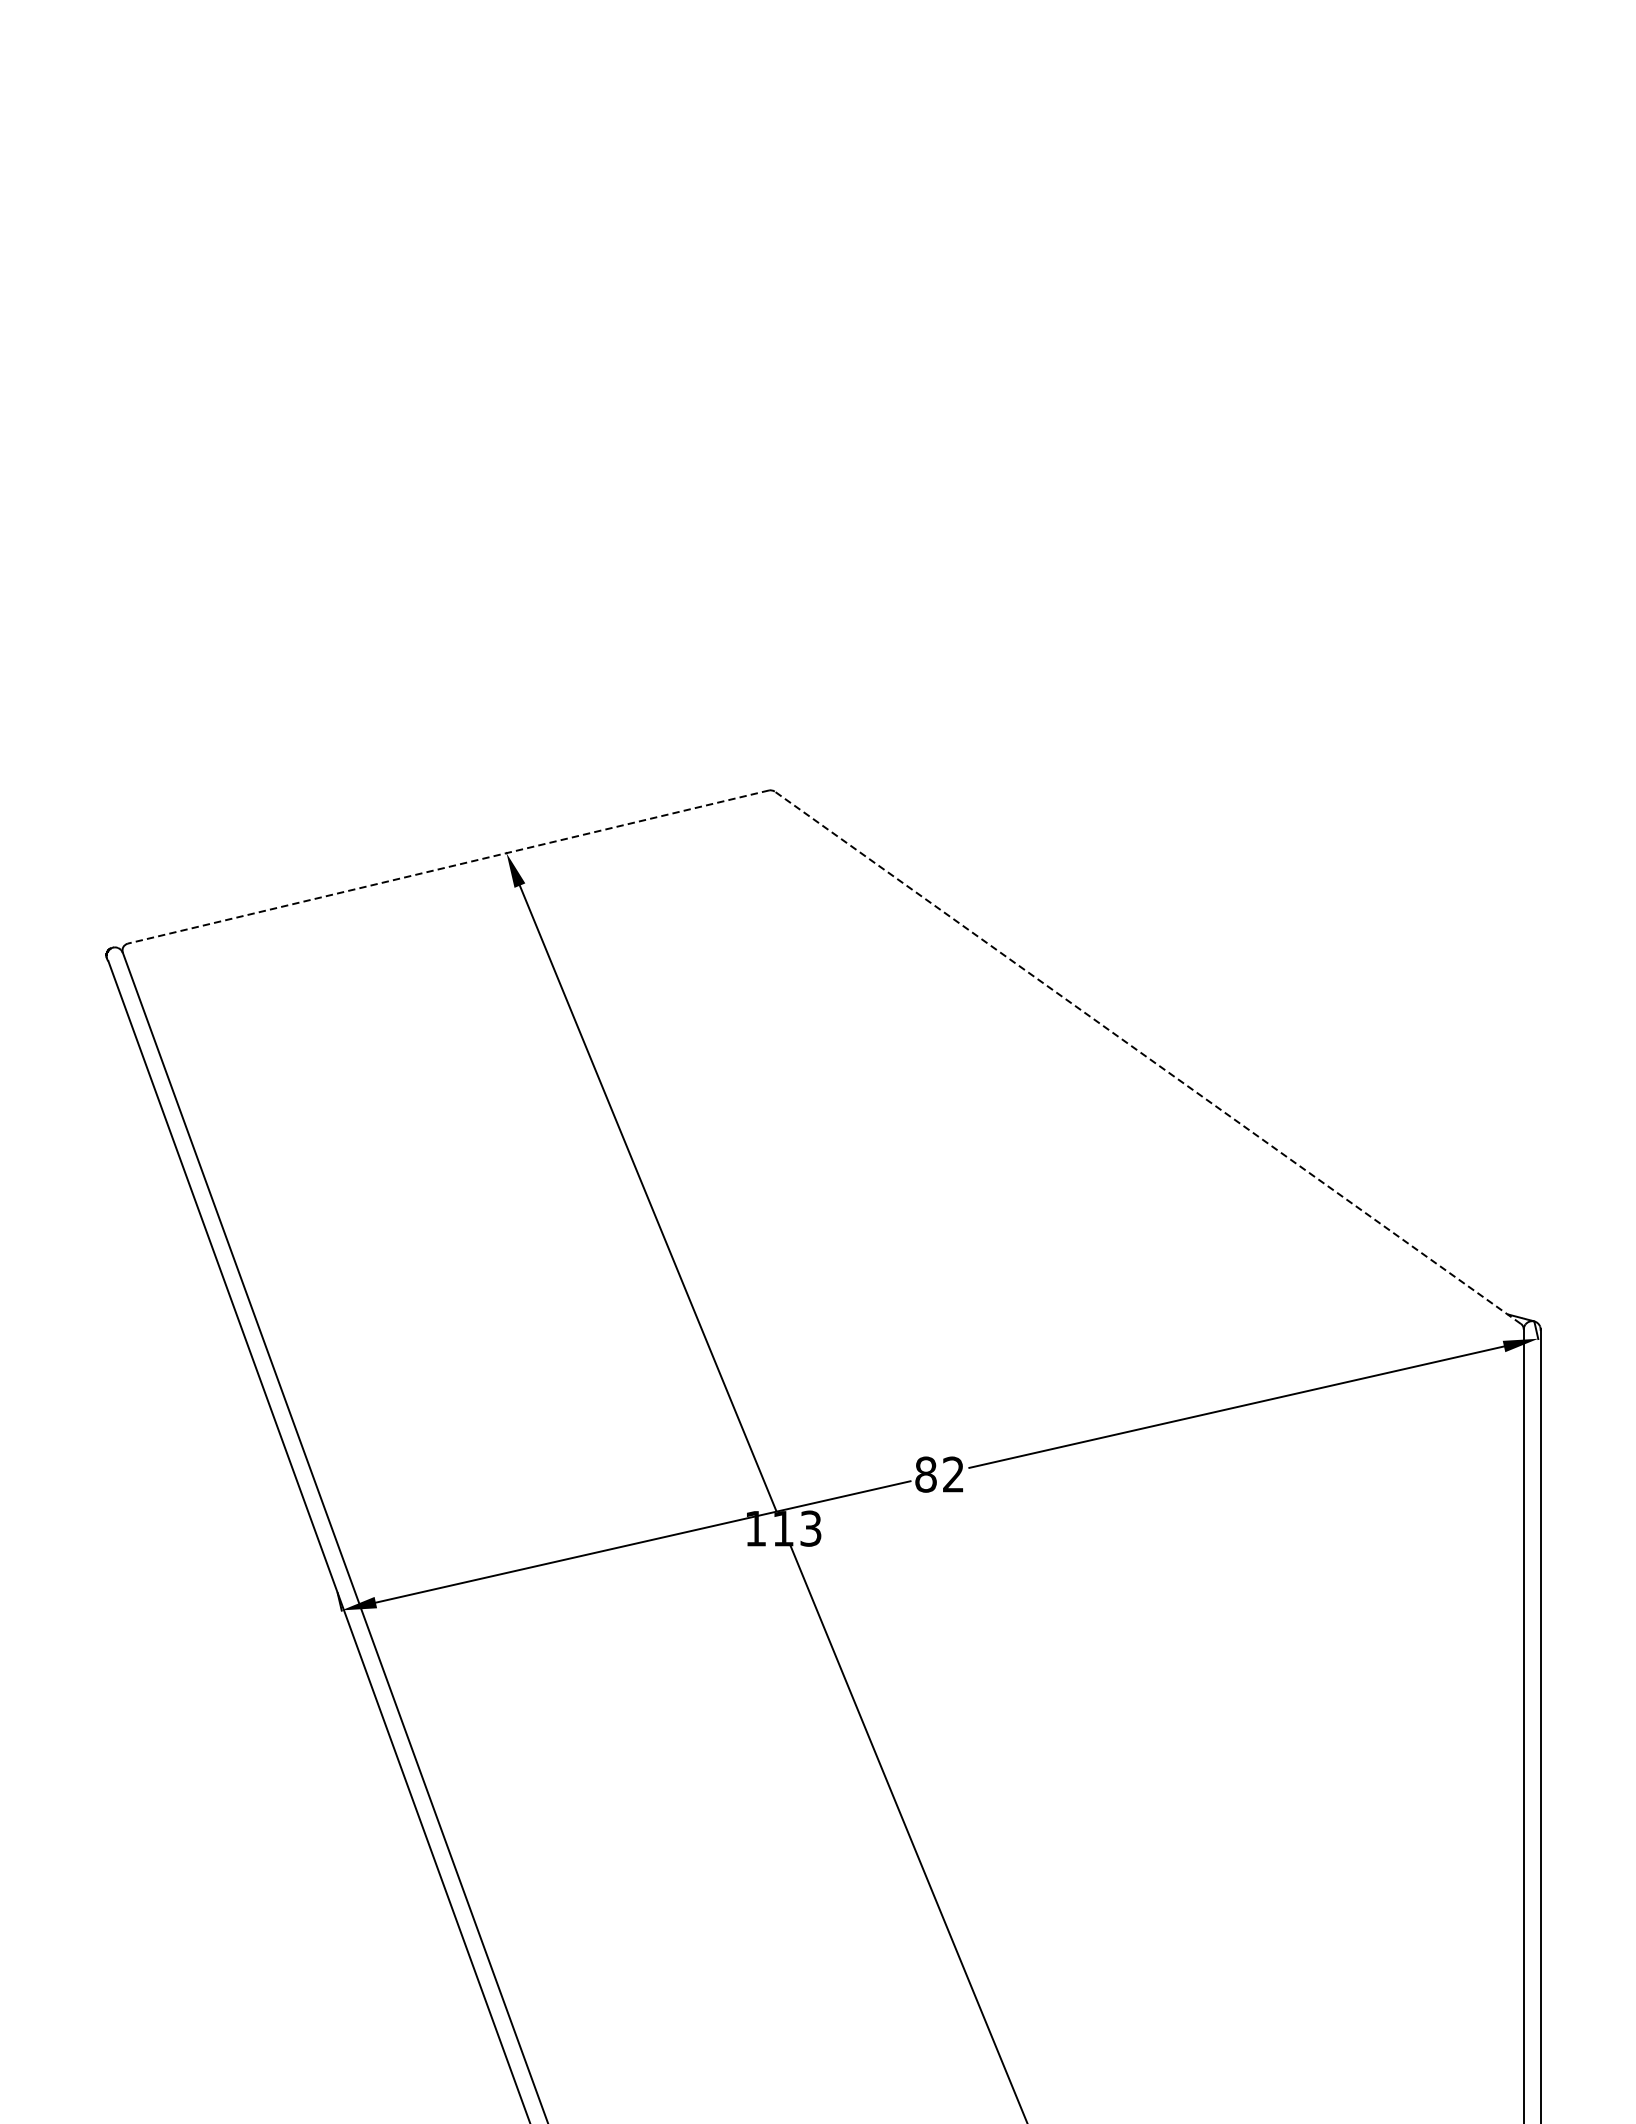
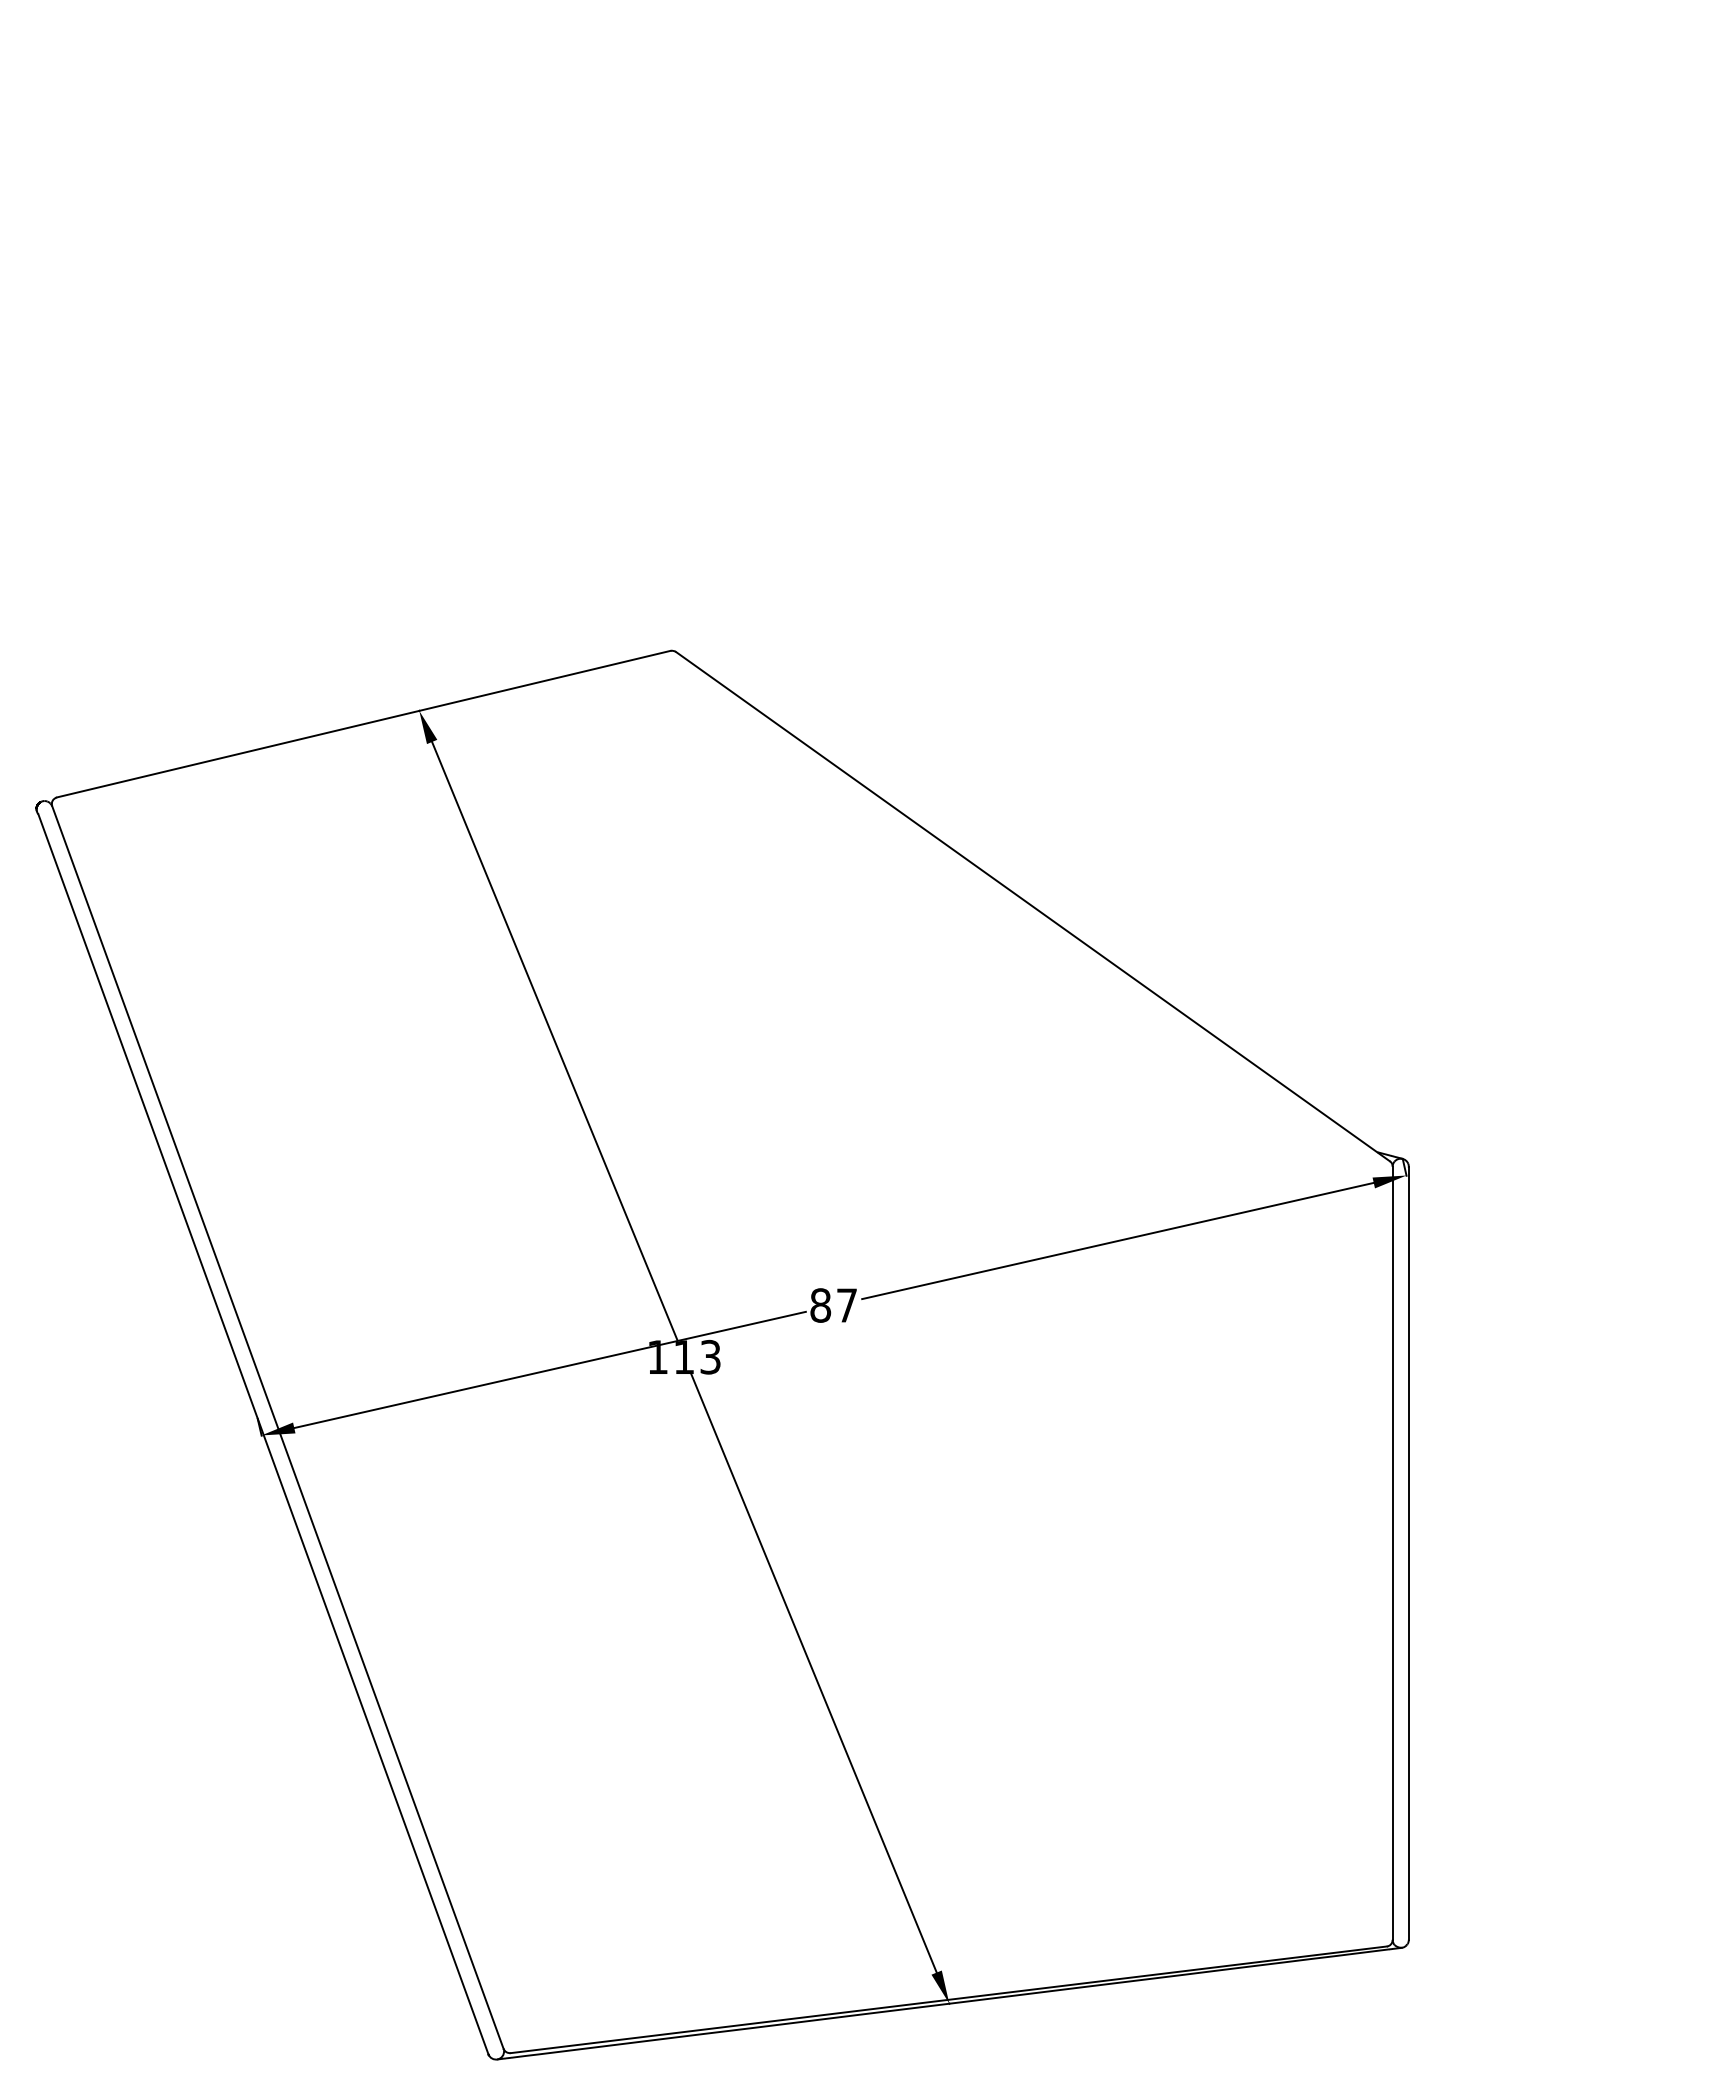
line: (448, 867) -> (363, 724), dashed -> solid
line: (1147, 1057) -> (1032, 906), dashed -> solid
text: (952, 1474) -> (846, 1305), 82 -> 87

